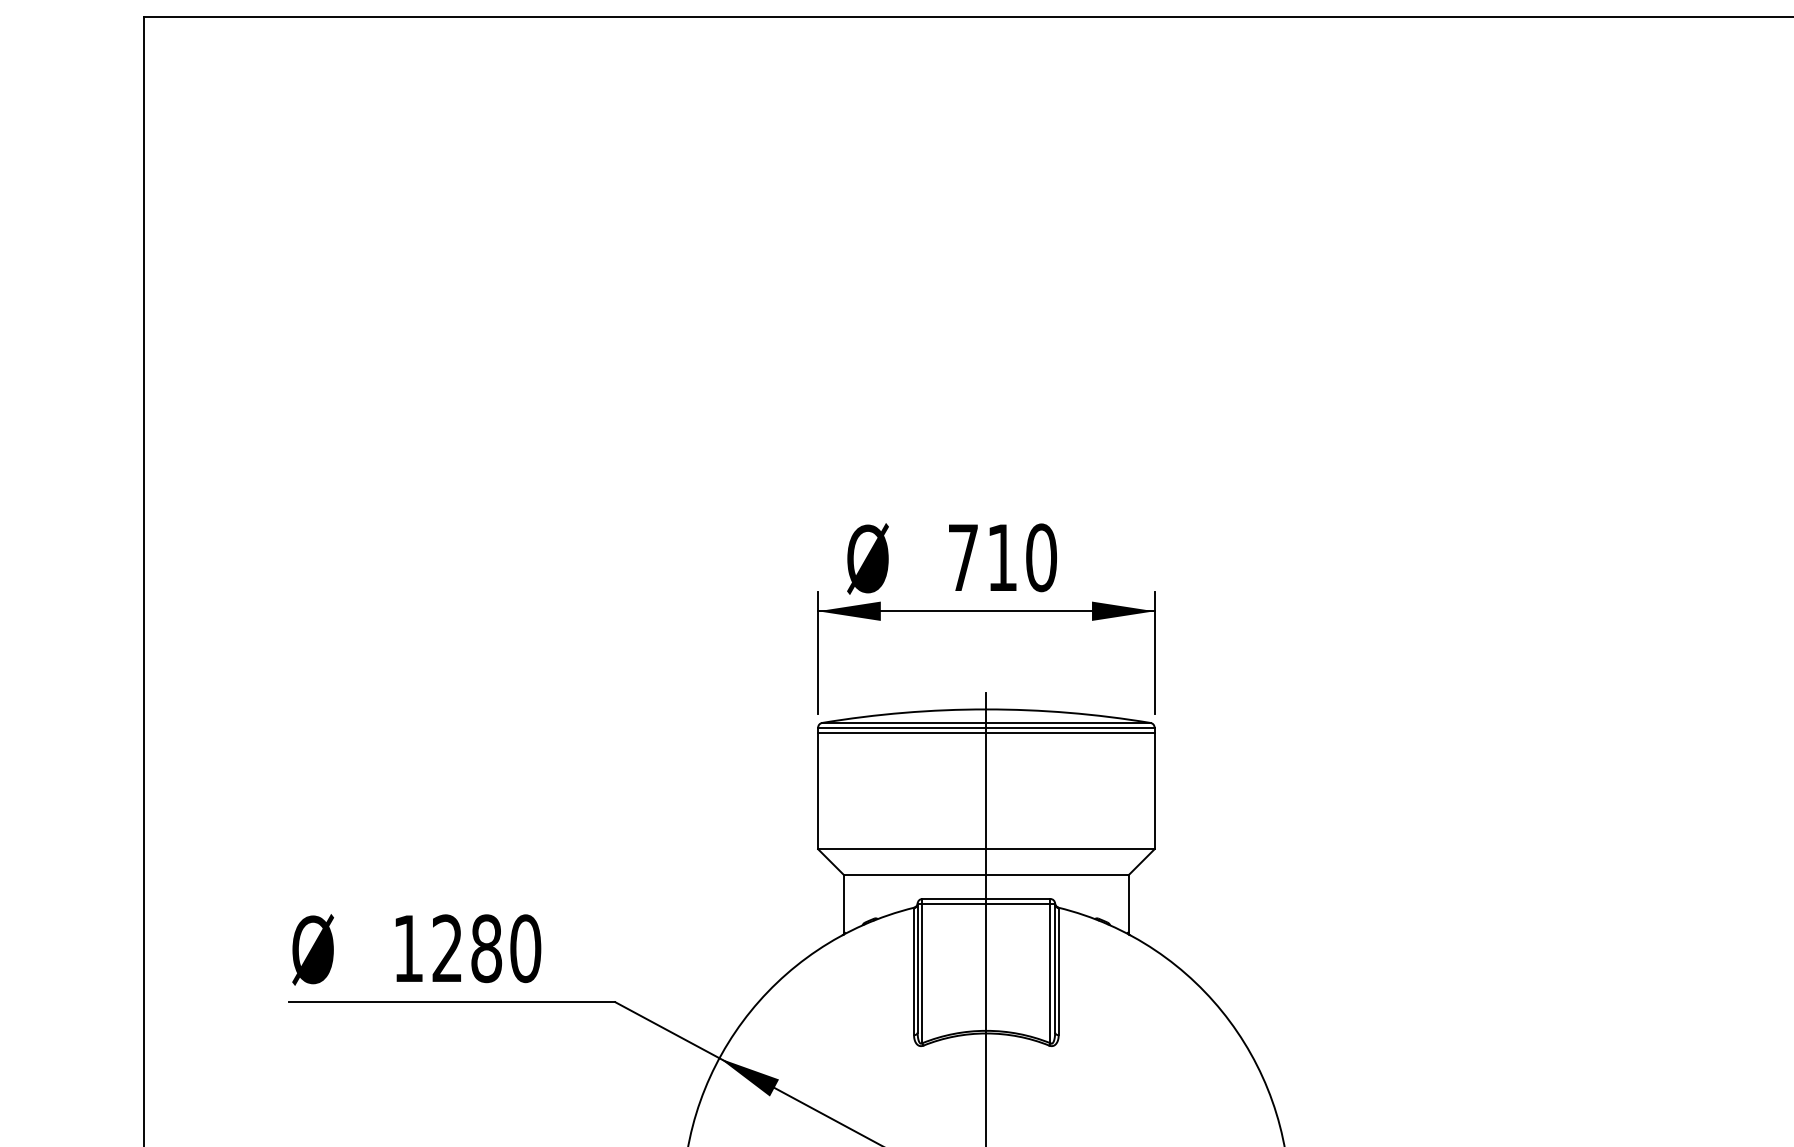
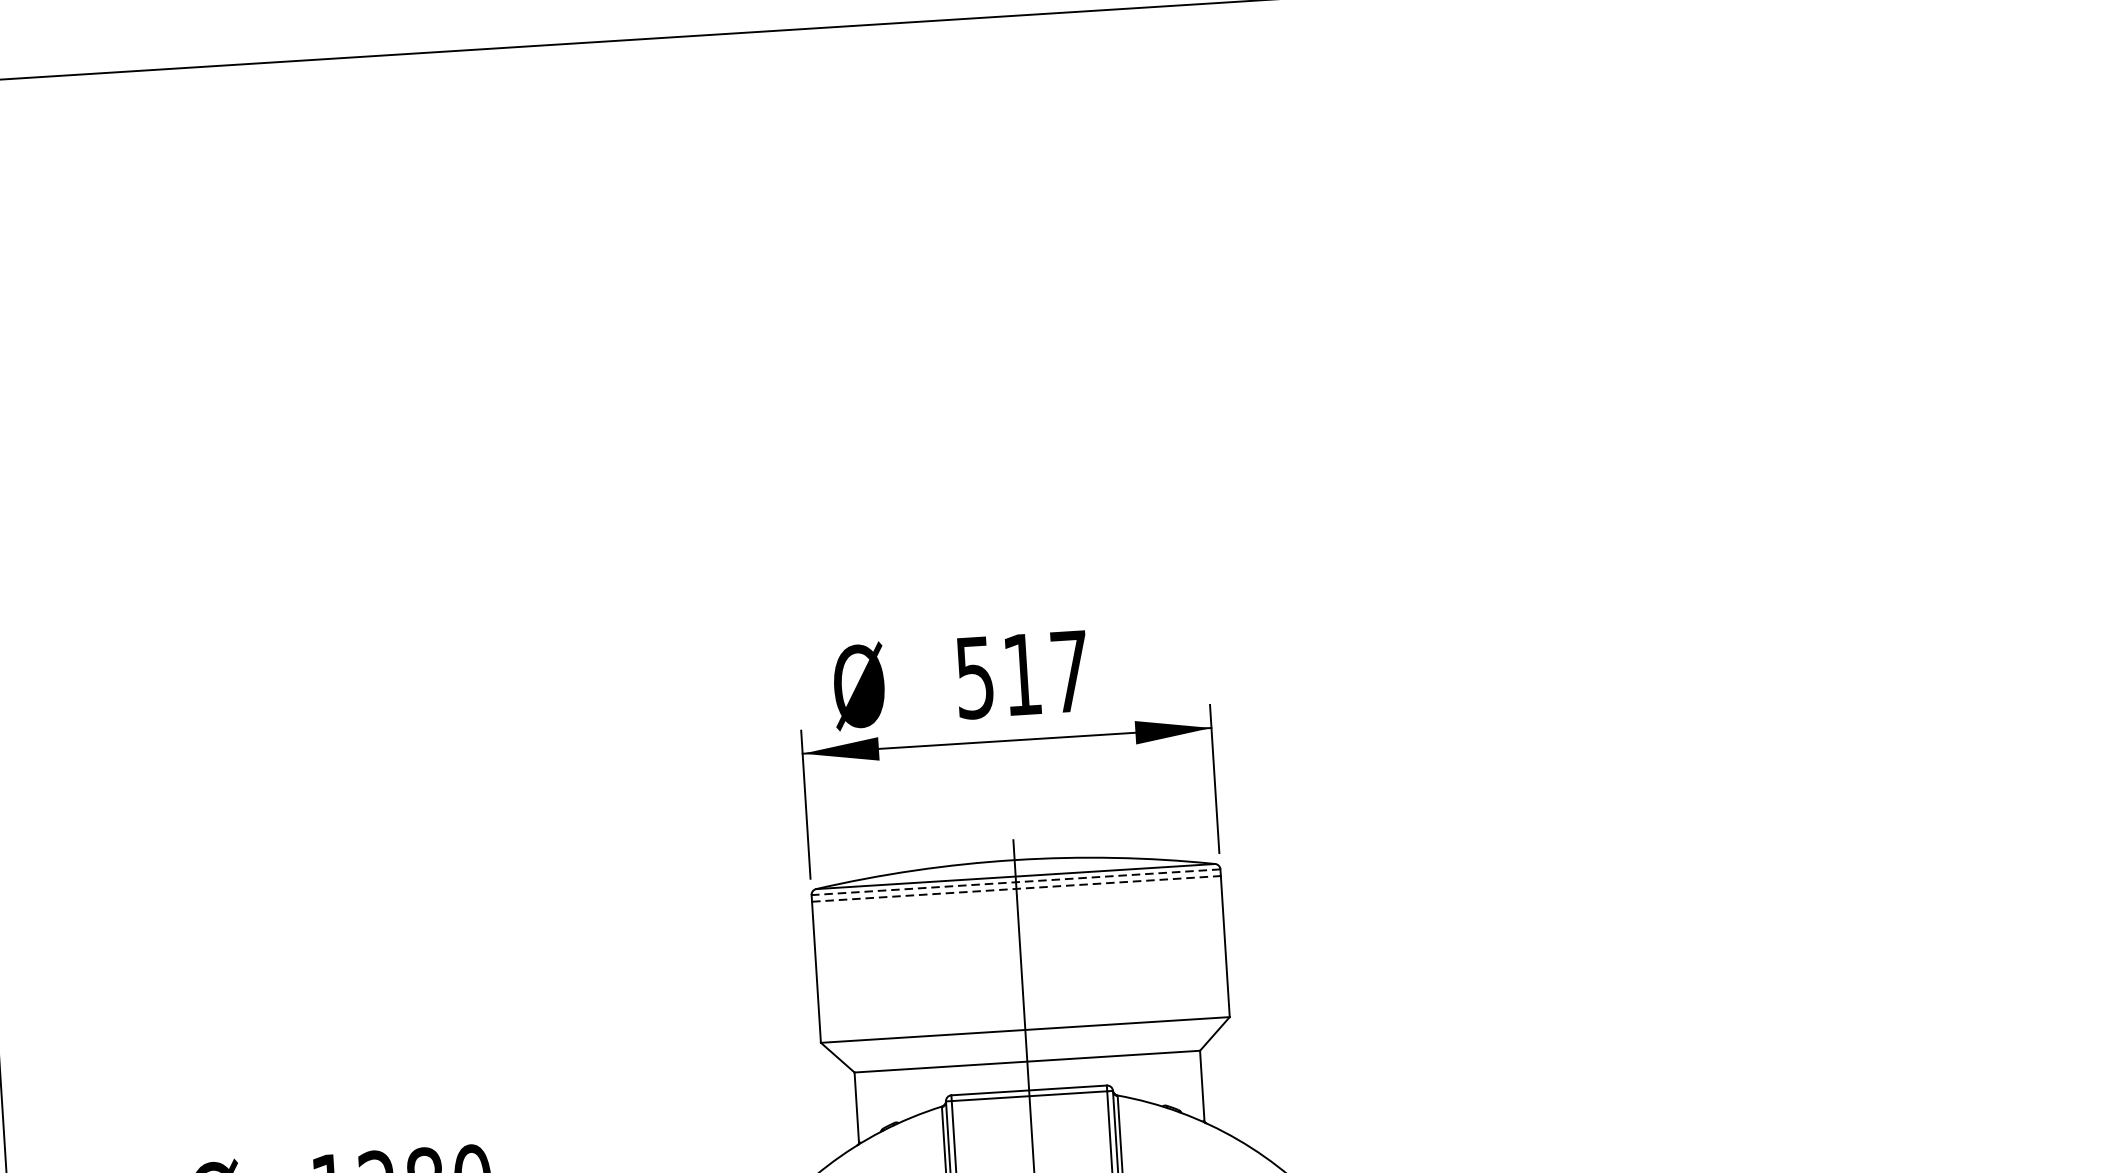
text: (1002, 557) -> (1022, 674), 710 -> 517
line: (985, 727) -> (1014, 882), solid -> dashed
line: (986, 733) -> (1016, 889), solid -> dashed

